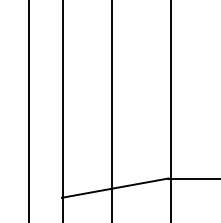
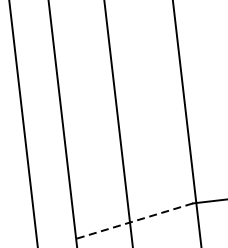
line: (114, 188) -> (133, 221), solid -> dashed

